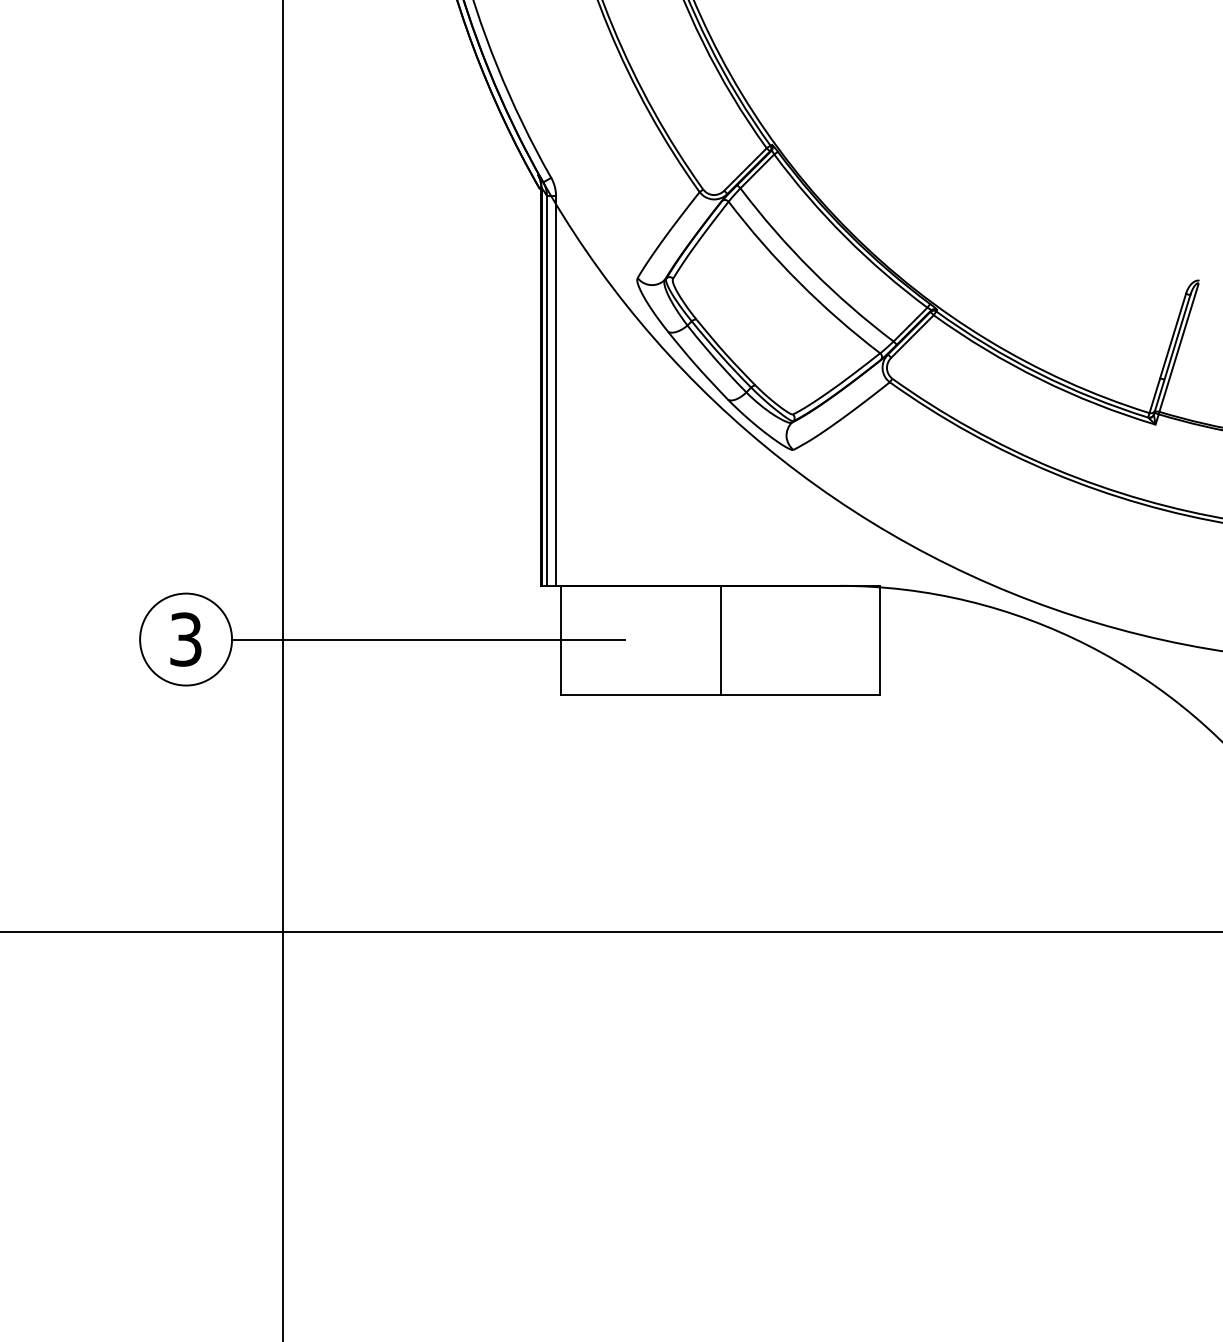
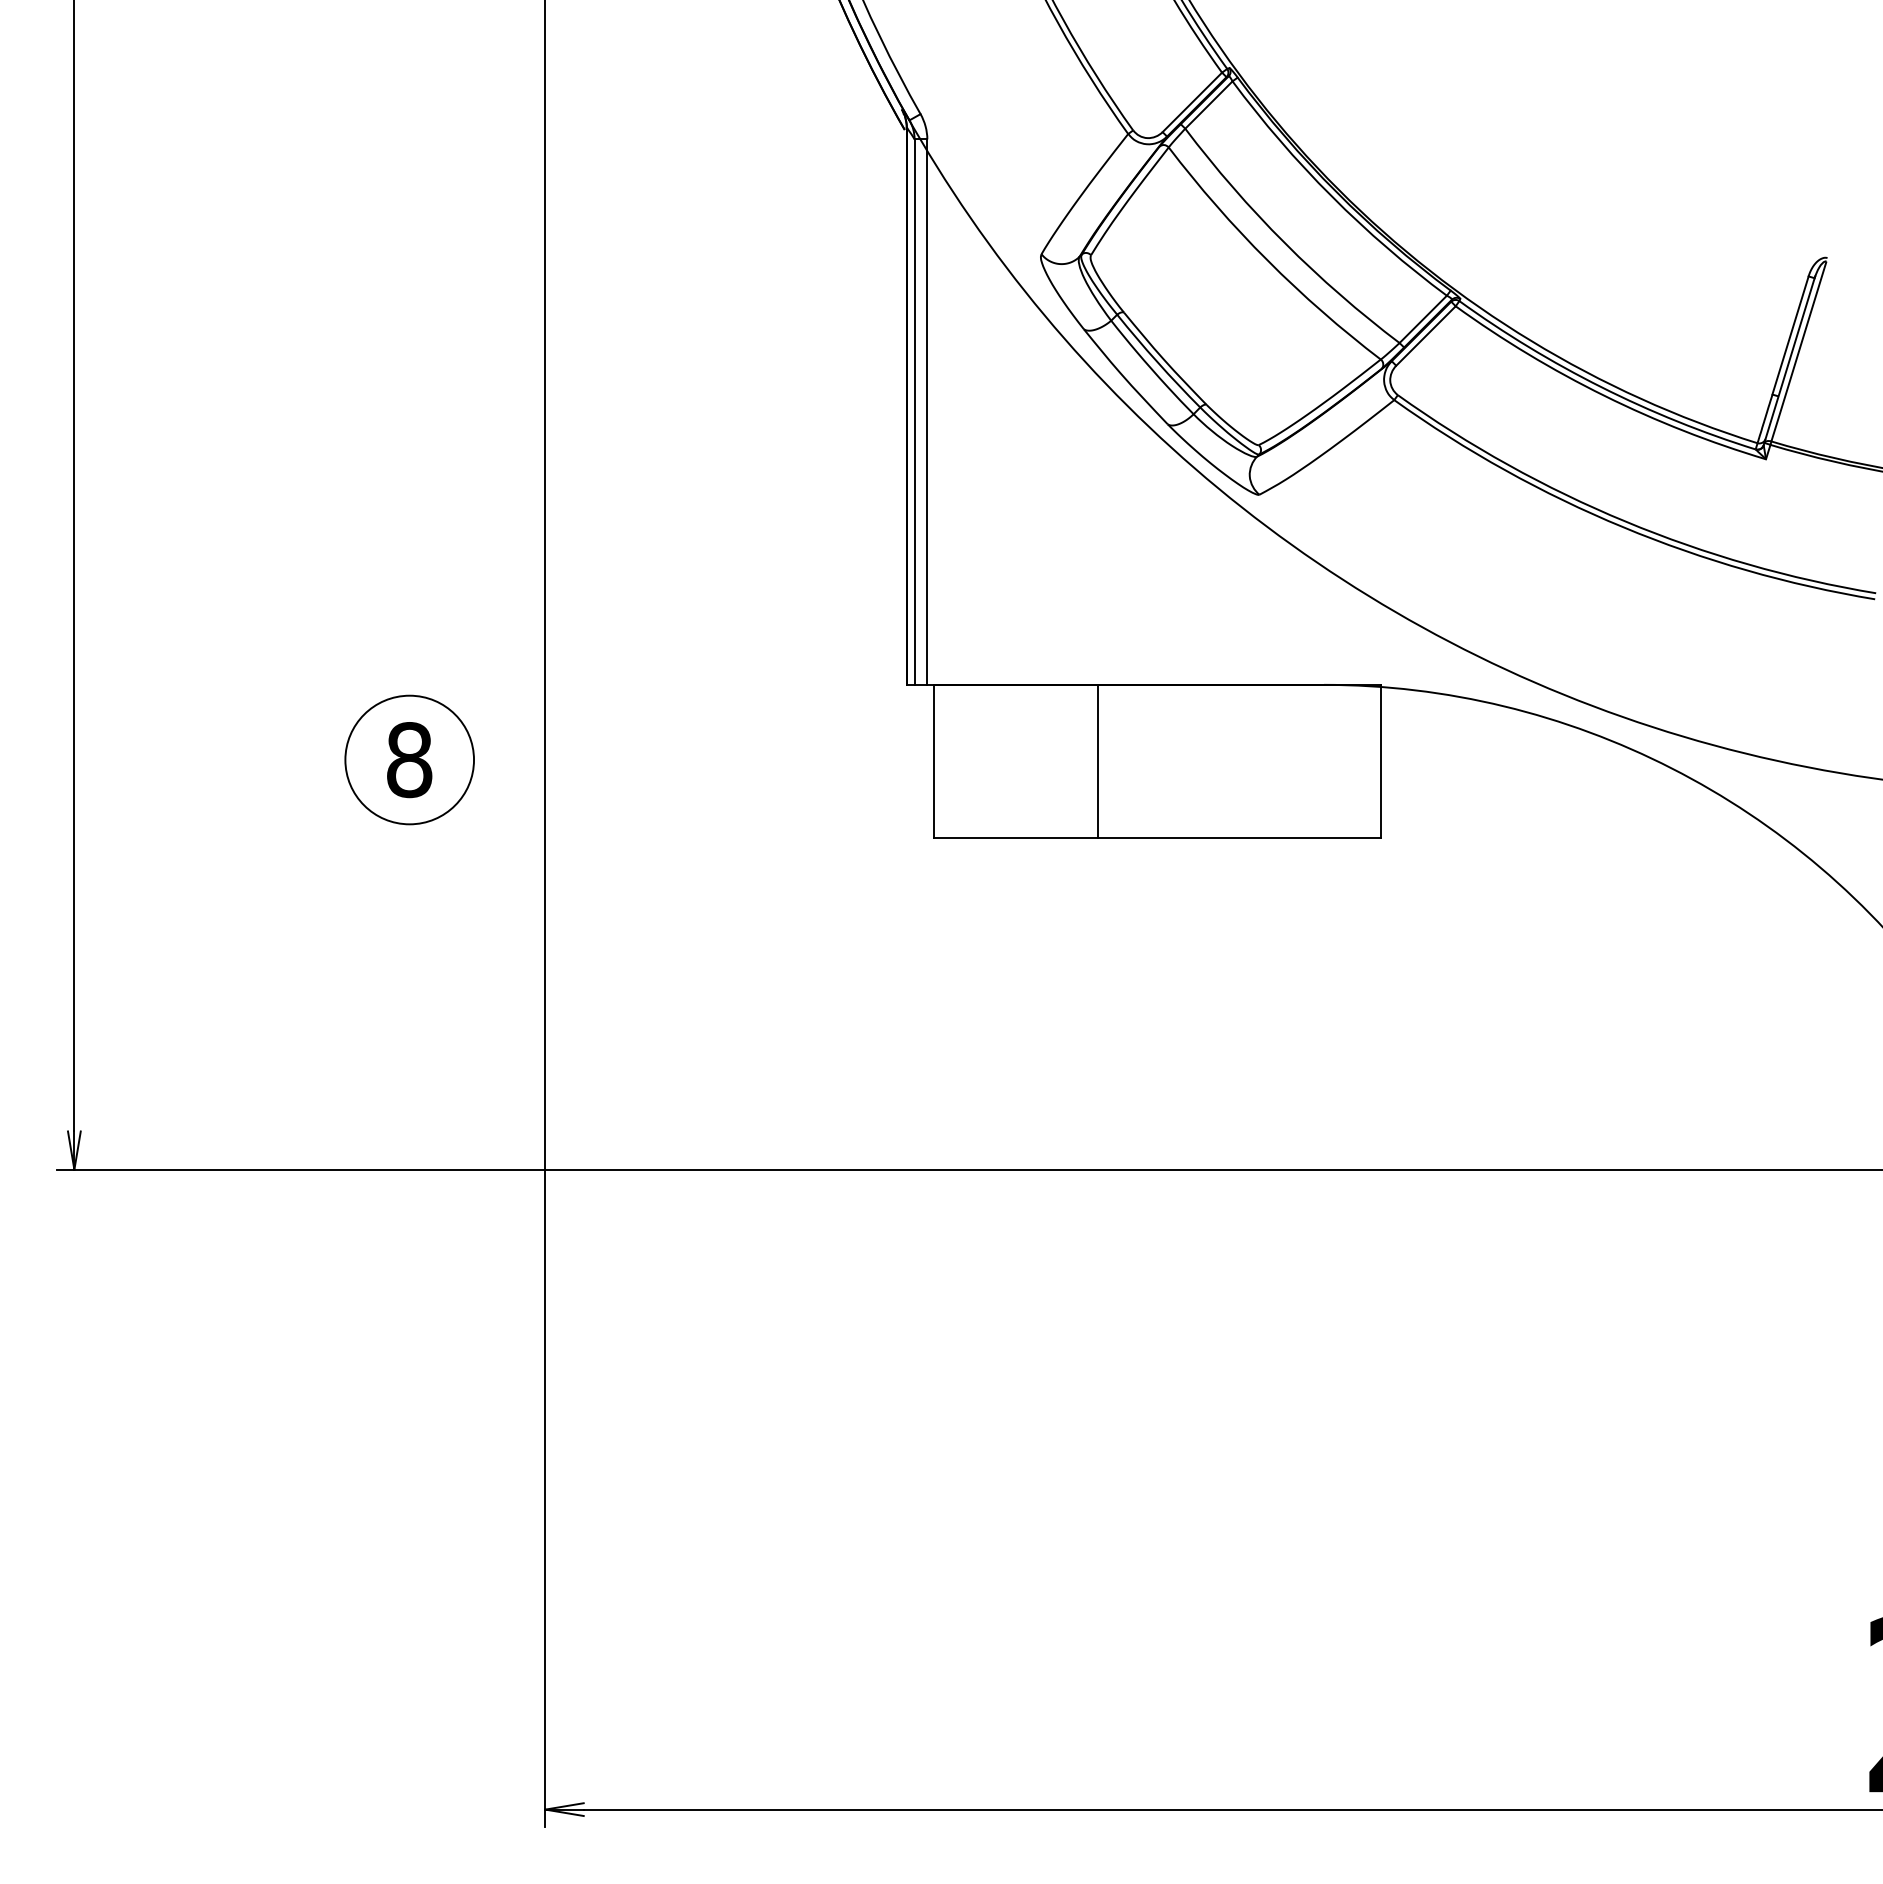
text: (185, 639) -> (409, 760), 3 -> 8
line: (428, 639) -> (748, 760), removed
line: (720, 639) -> (1098, 760), moved

